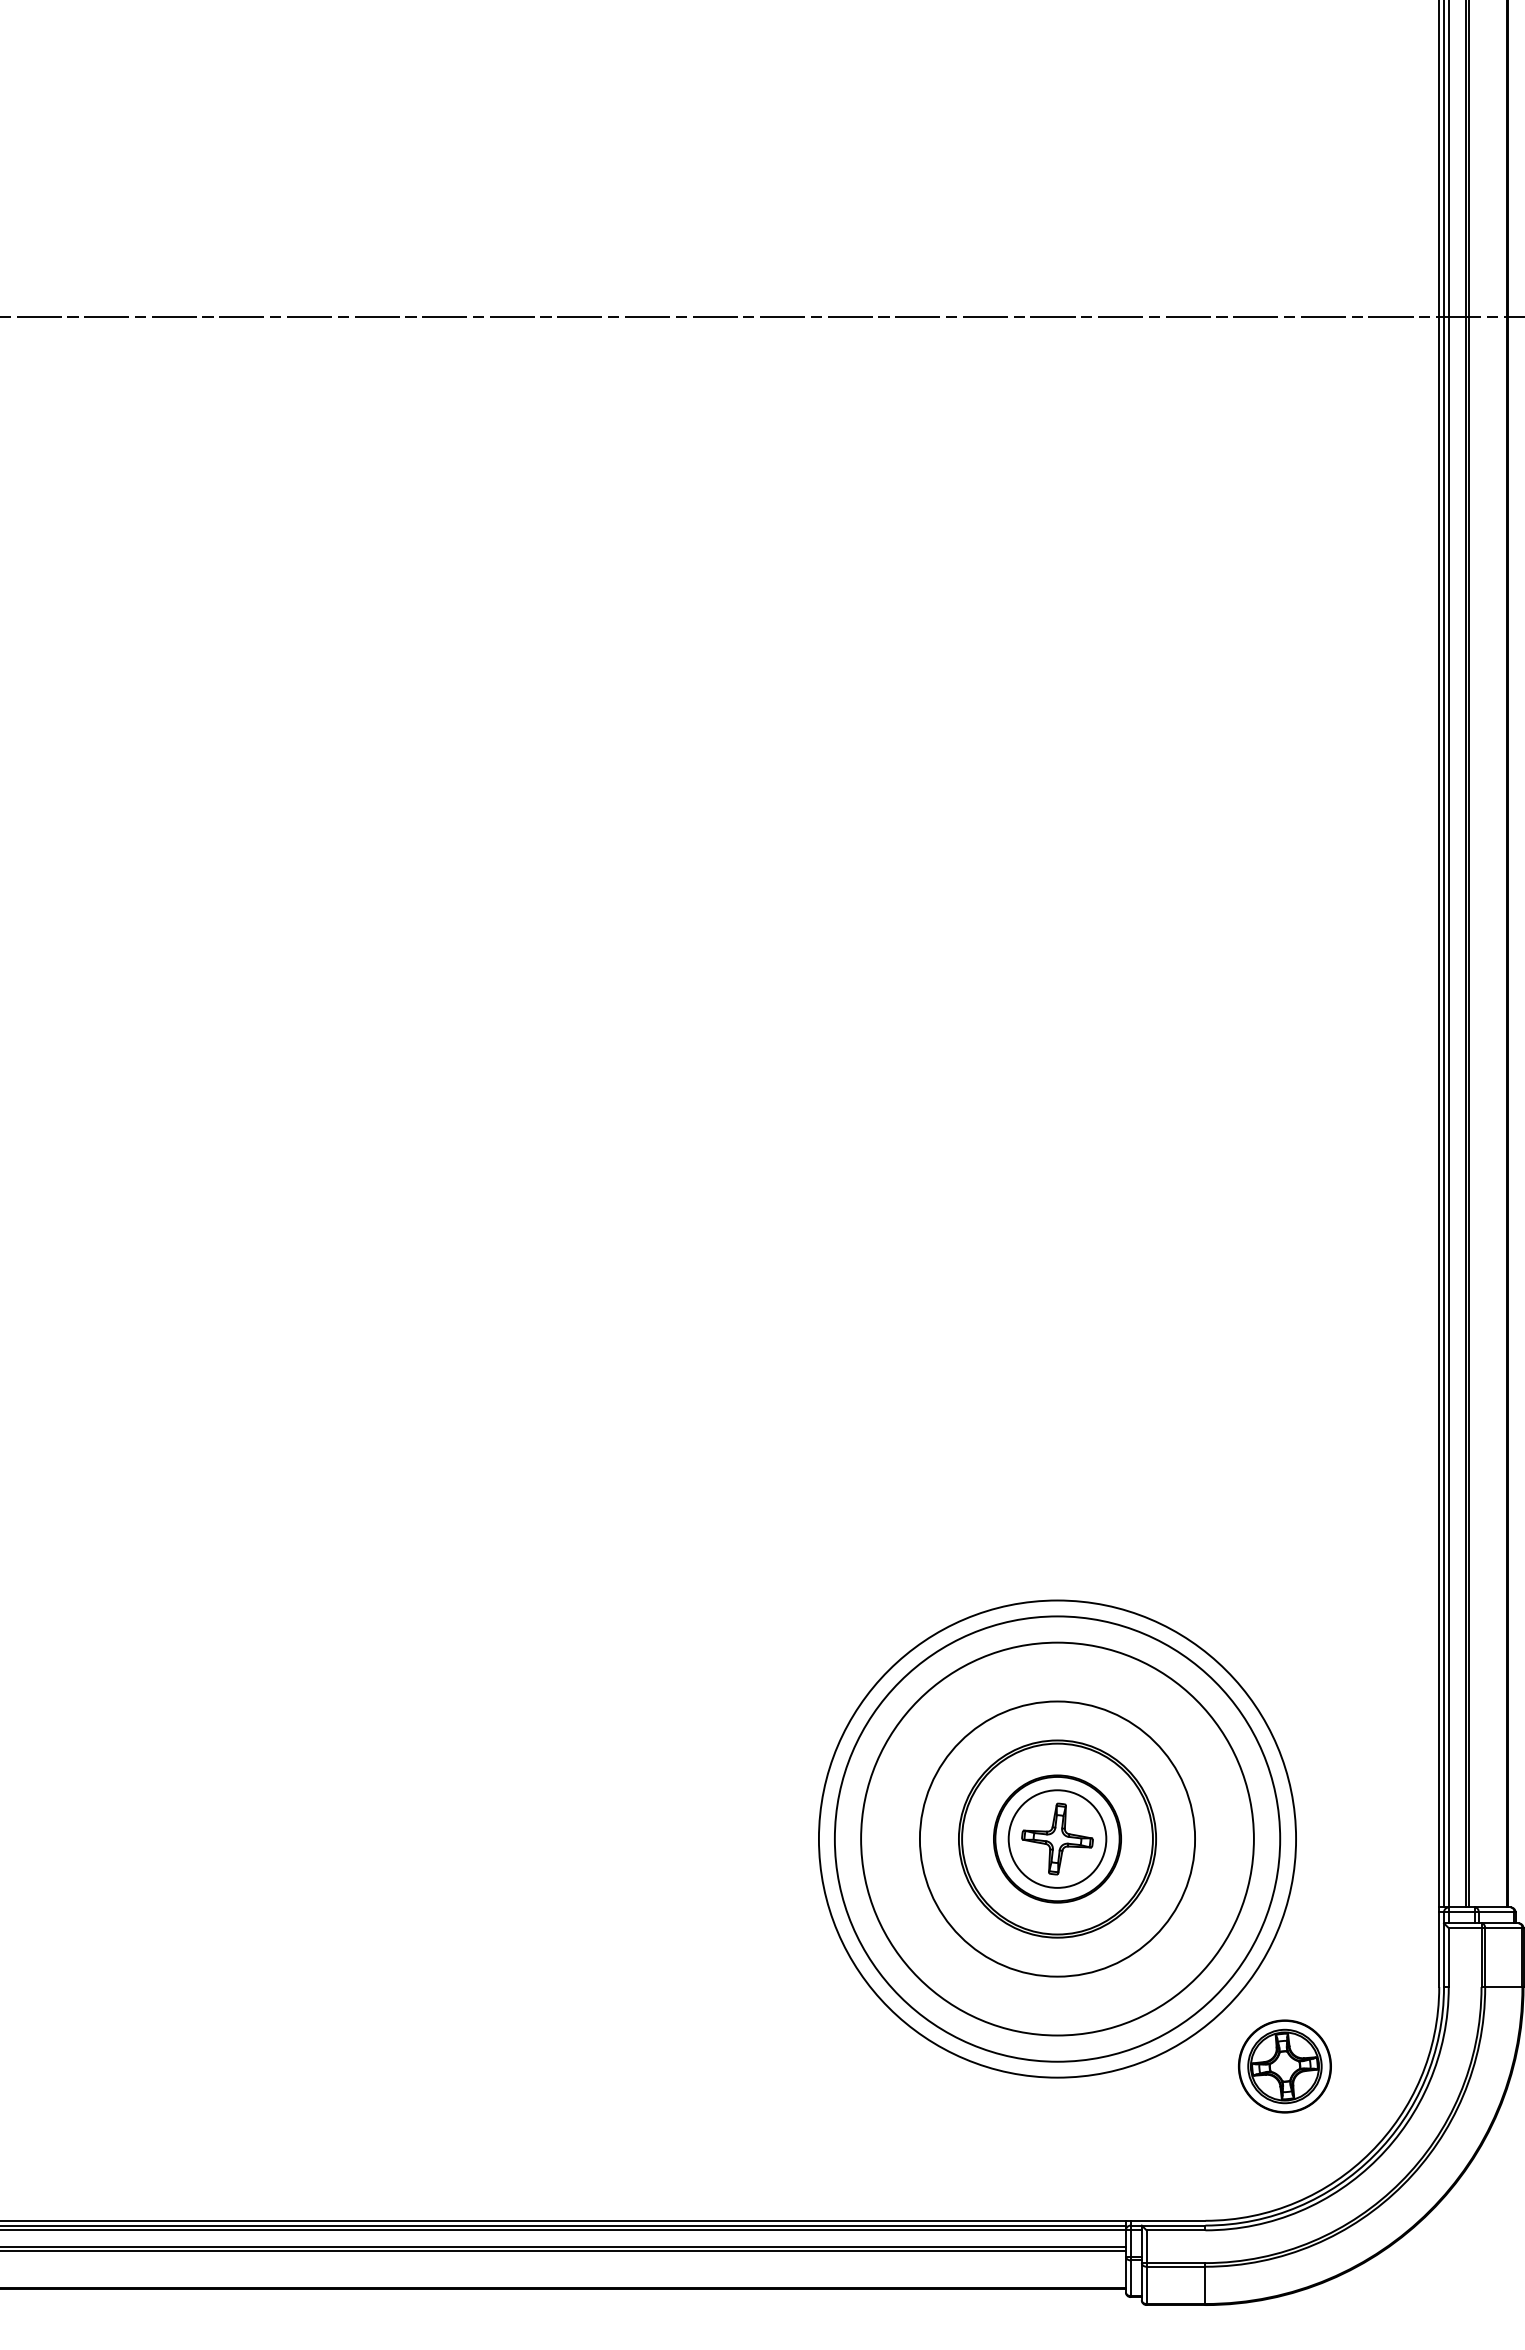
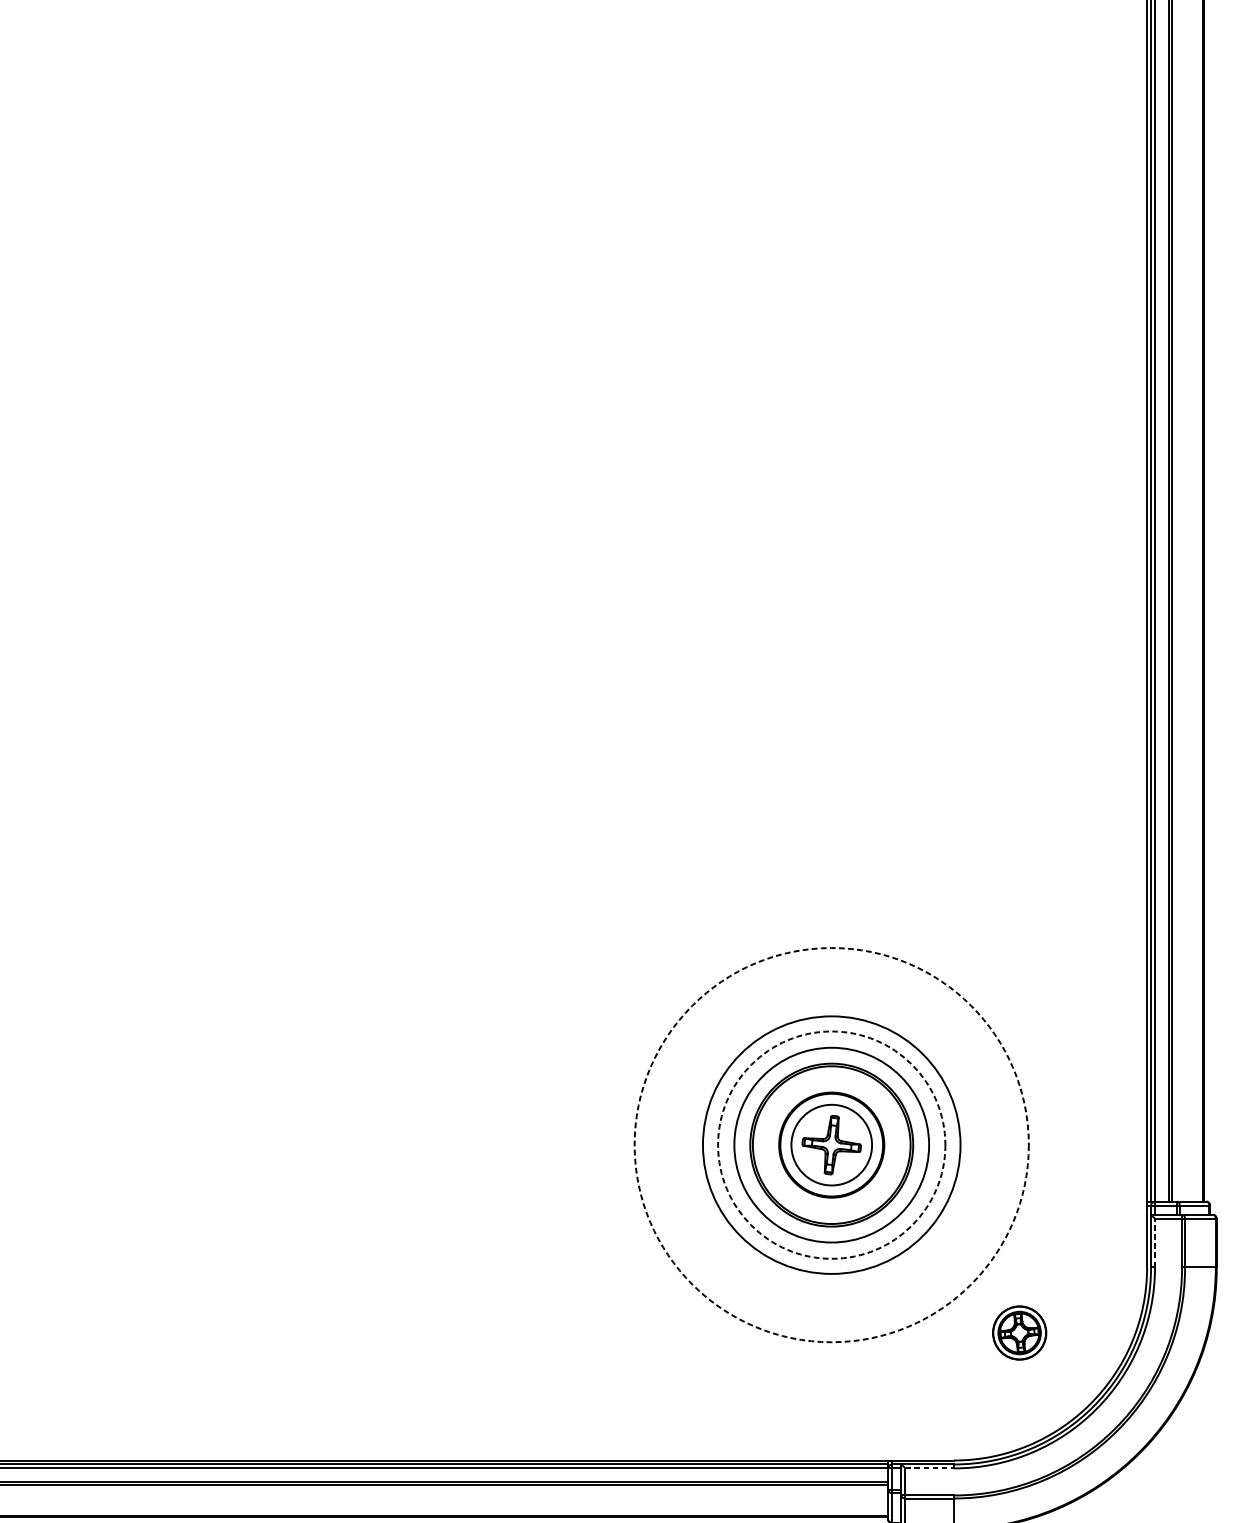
circle: (1057, 1838) -> (831, 1144), size x0.6
circle: (1057, 1838) -> (831, 1144), size x0.7
circle: (1057, 1838) -> (831, 1144), solid -> dashed
circle: (1057, 1838) -> (831, 1144), solid -> dashed
line: (1448, 1957) -> (1154, 1242), solid -> dashed
part: (1284, 2066) -> (1019, 1333), size x0.7
line: (1176, 2230) -> (930, 1468), solid -> dashed

